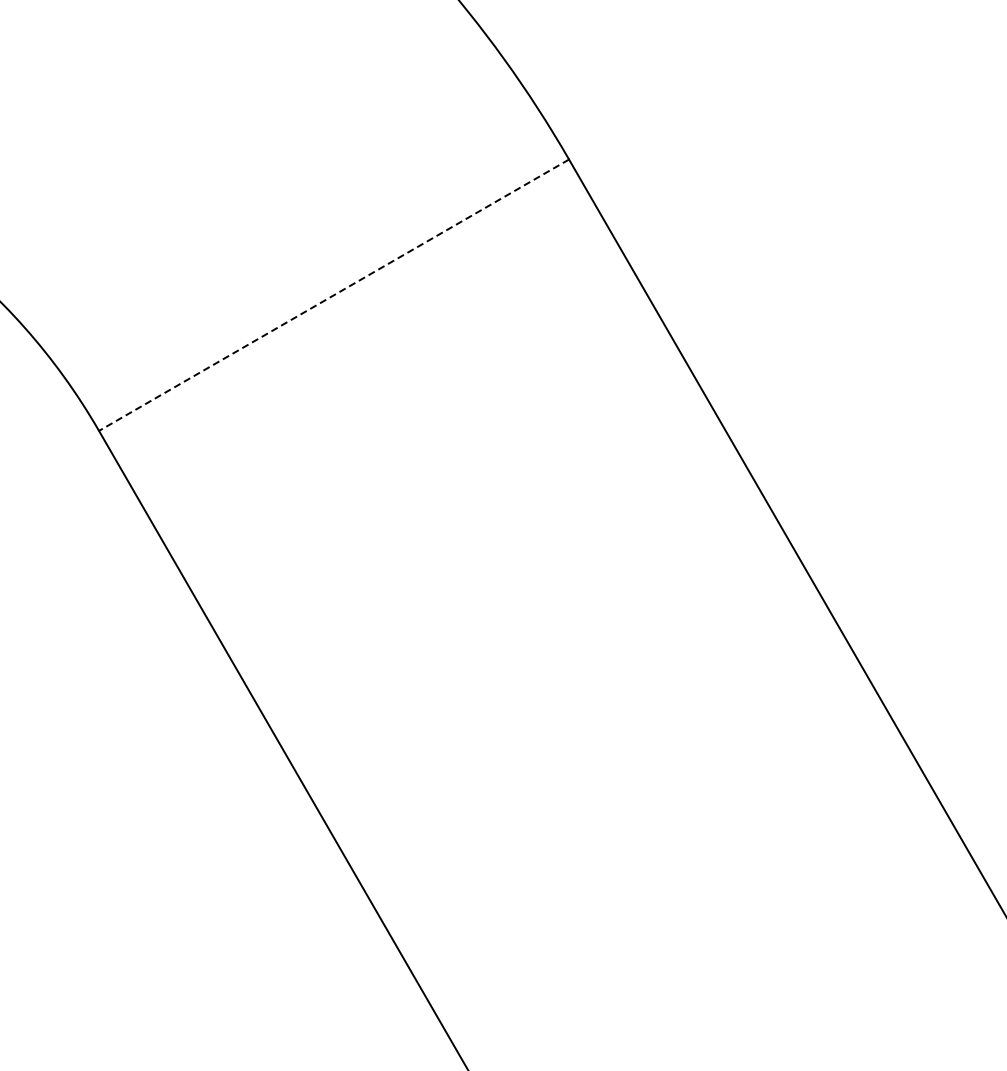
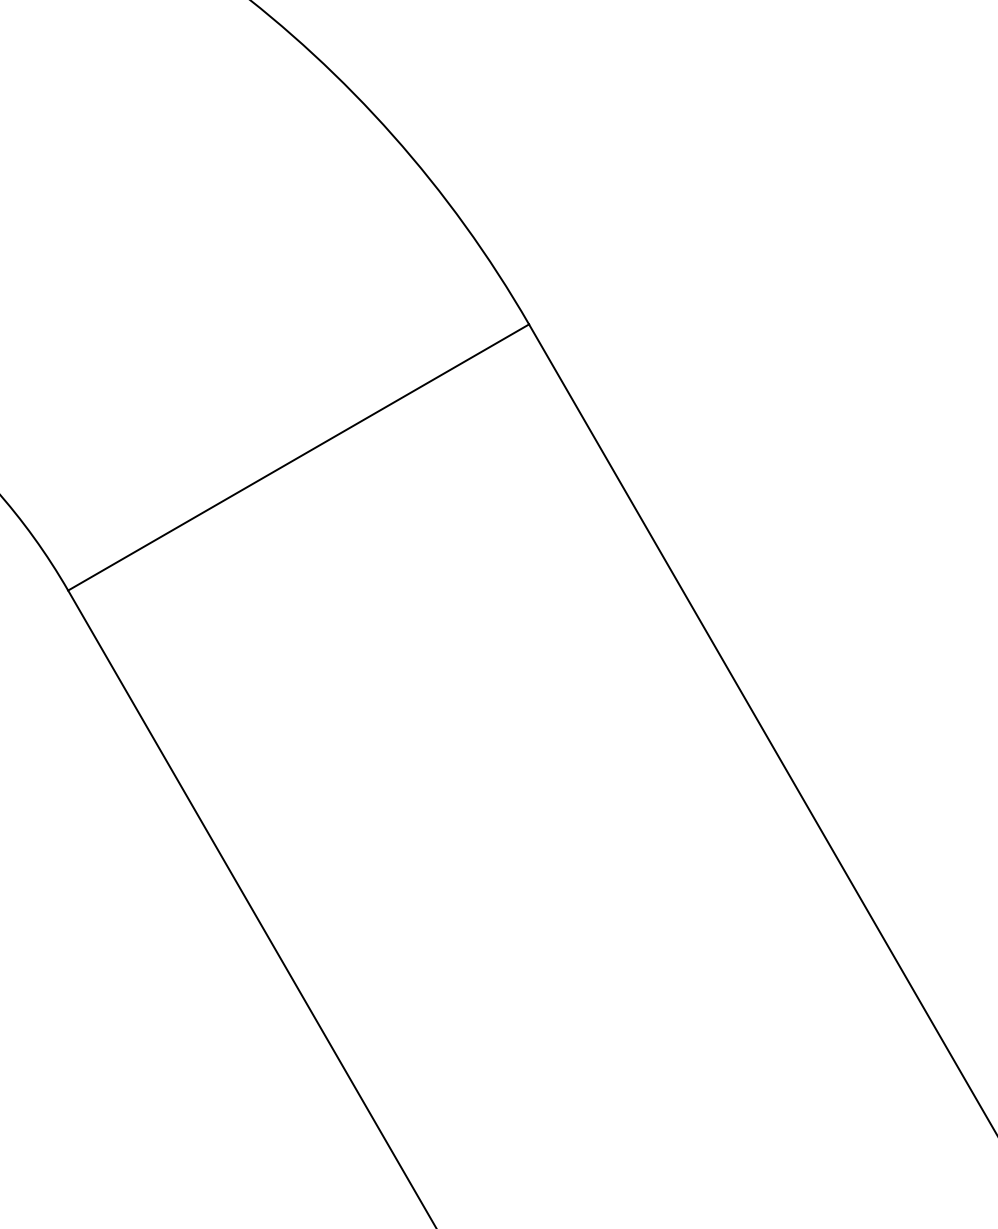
line: (333, 295) -> (298, 457), dashed -> solid

